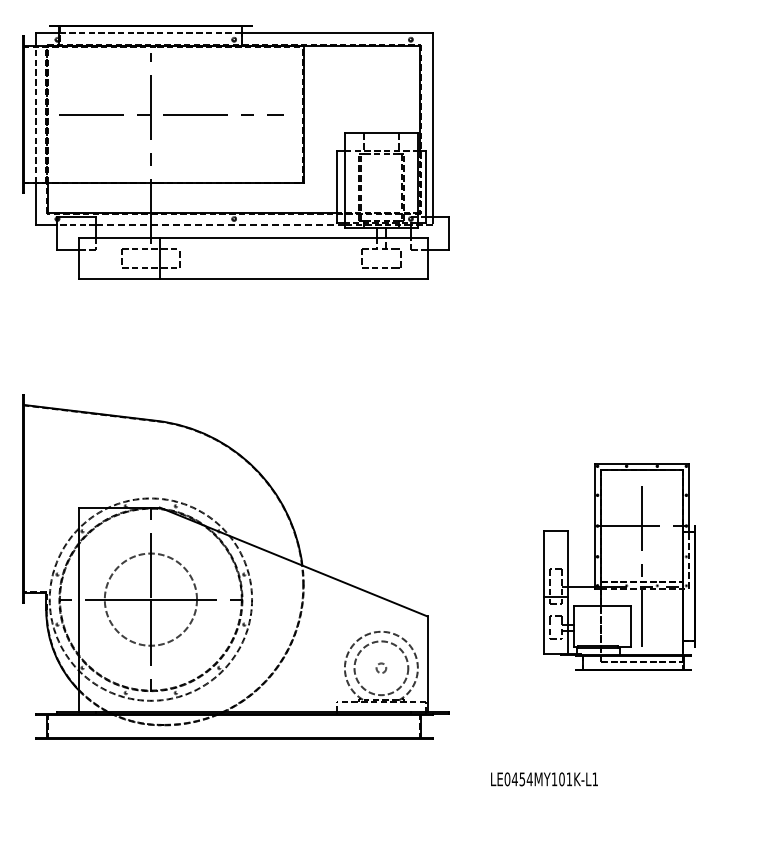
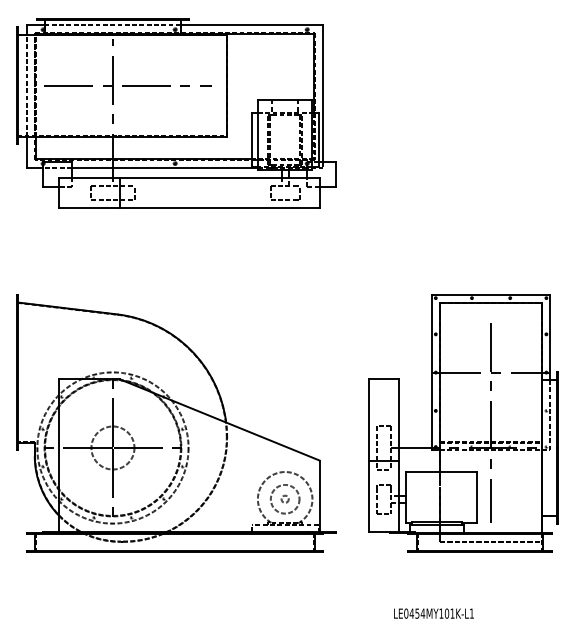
line: (220, 225) -> (164, 168), dashed -> solid
part: (619, 566) -> (463, 423), size x1.67
circle: (150, 599) -> (112, 447), size x0.62
circle: (381, 668) -> (285, 499), size x0.71
text: (544, 779) -> (433, 613), moved

